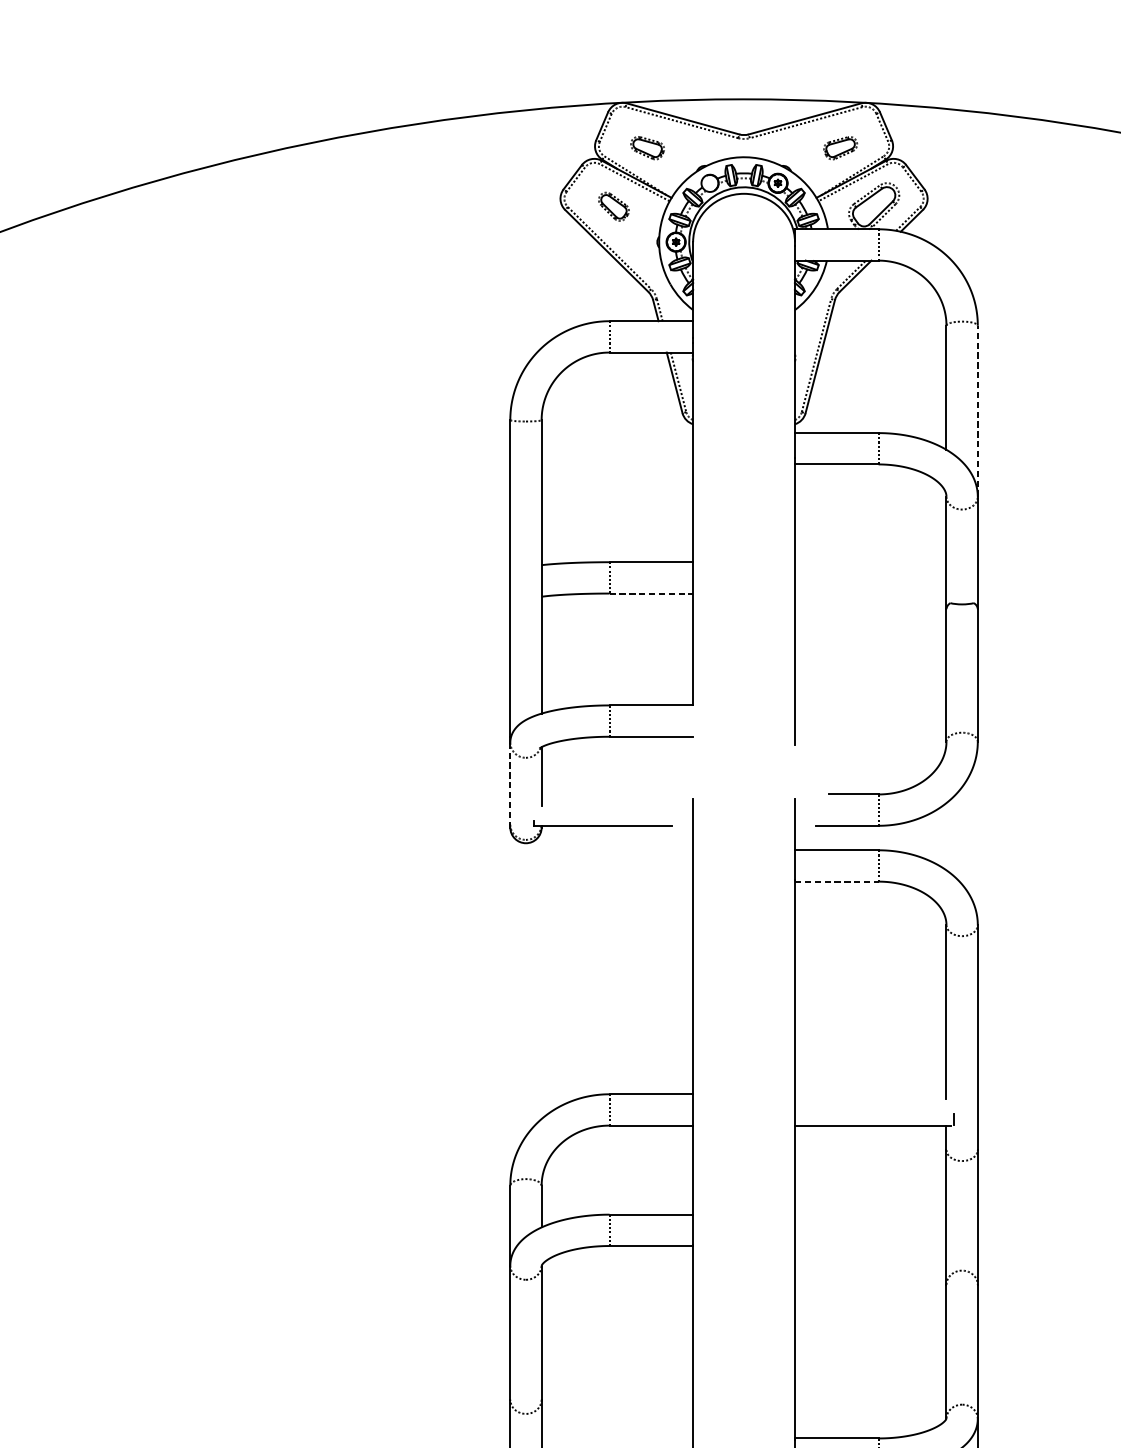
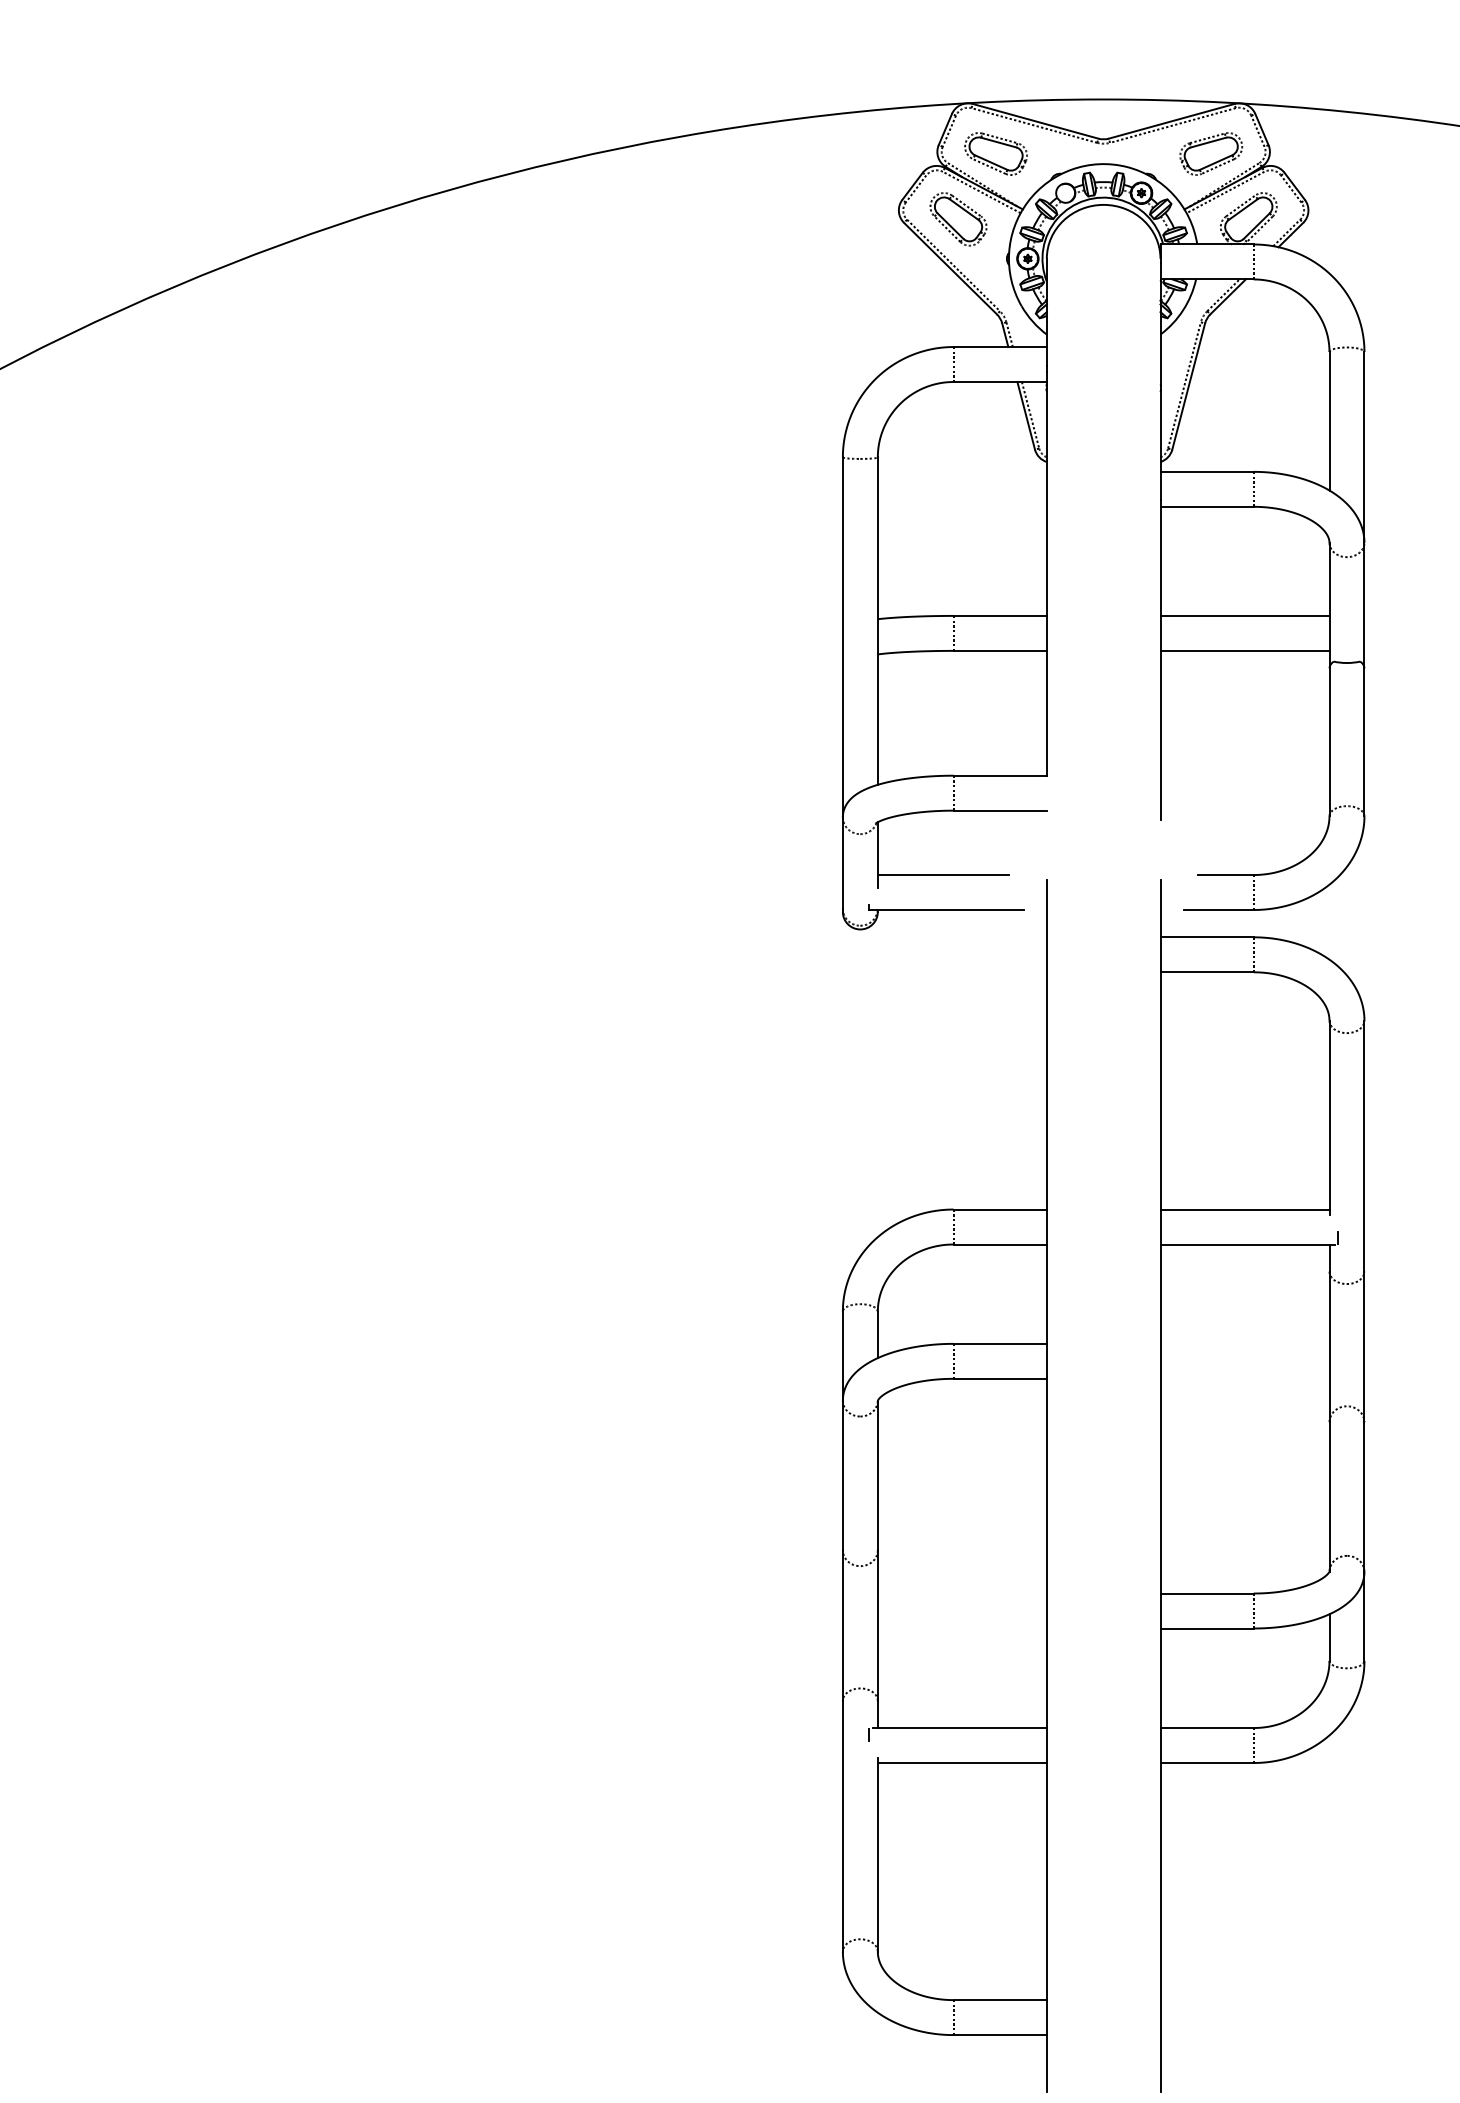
part: (647, 147) -> (995, 153), size x1.67
part: (840, 147) -> (1211, 153), size x1.67
part: (613, 206) -> (958, 219), size x1.67
line: (977, 410) -> (1364, 446), dashed -> solid
line: (870, 561) -> (1244, 615), added
line: (651, 593) -> (1000, 650), dashed -> solid
line: (870, 593) -> (1244, 650), added
line: (509, 784) -> (842, 863), dashed -> solid
line: (599, 794) -> (942, 875), added
line: (837, 881) -> (1207, 972), dashed -> solid
line: (870, 1094) -> (1244, 1209), added

